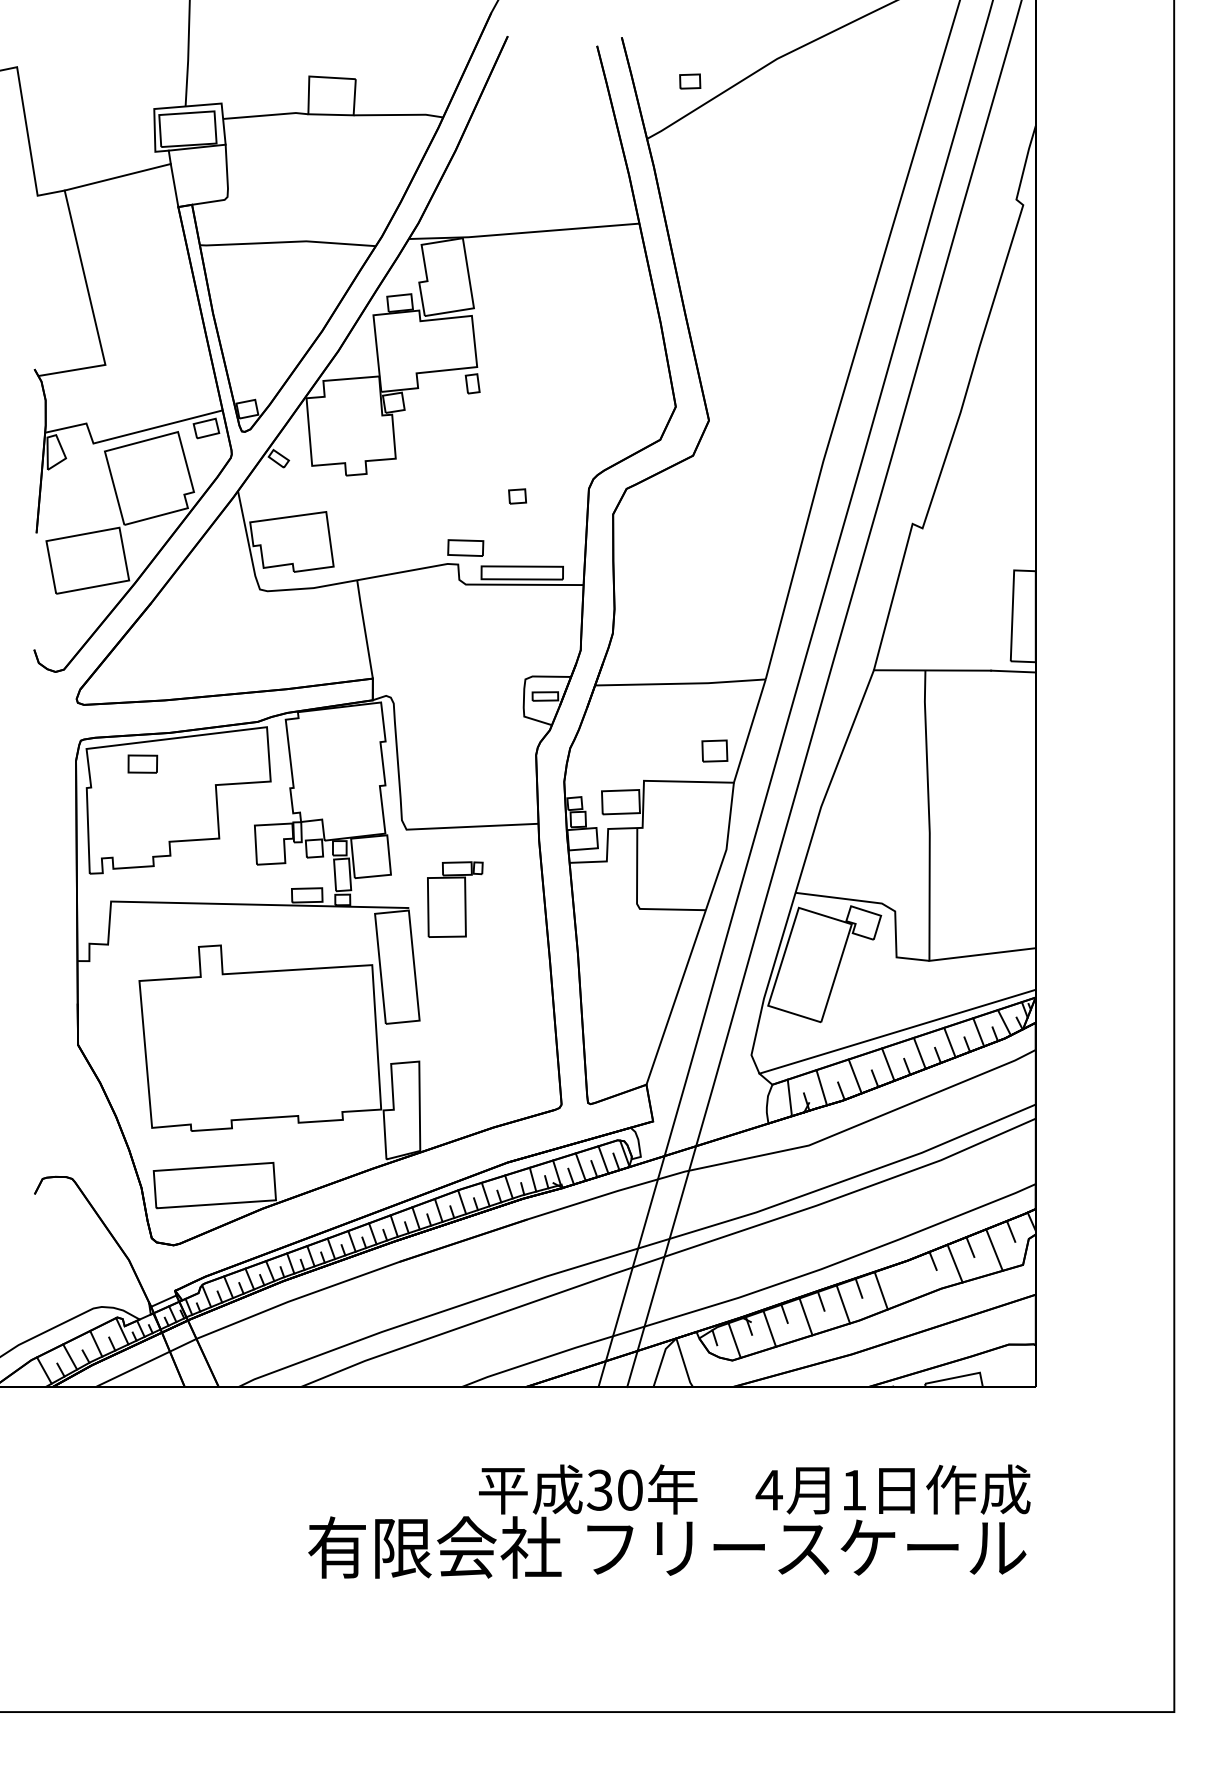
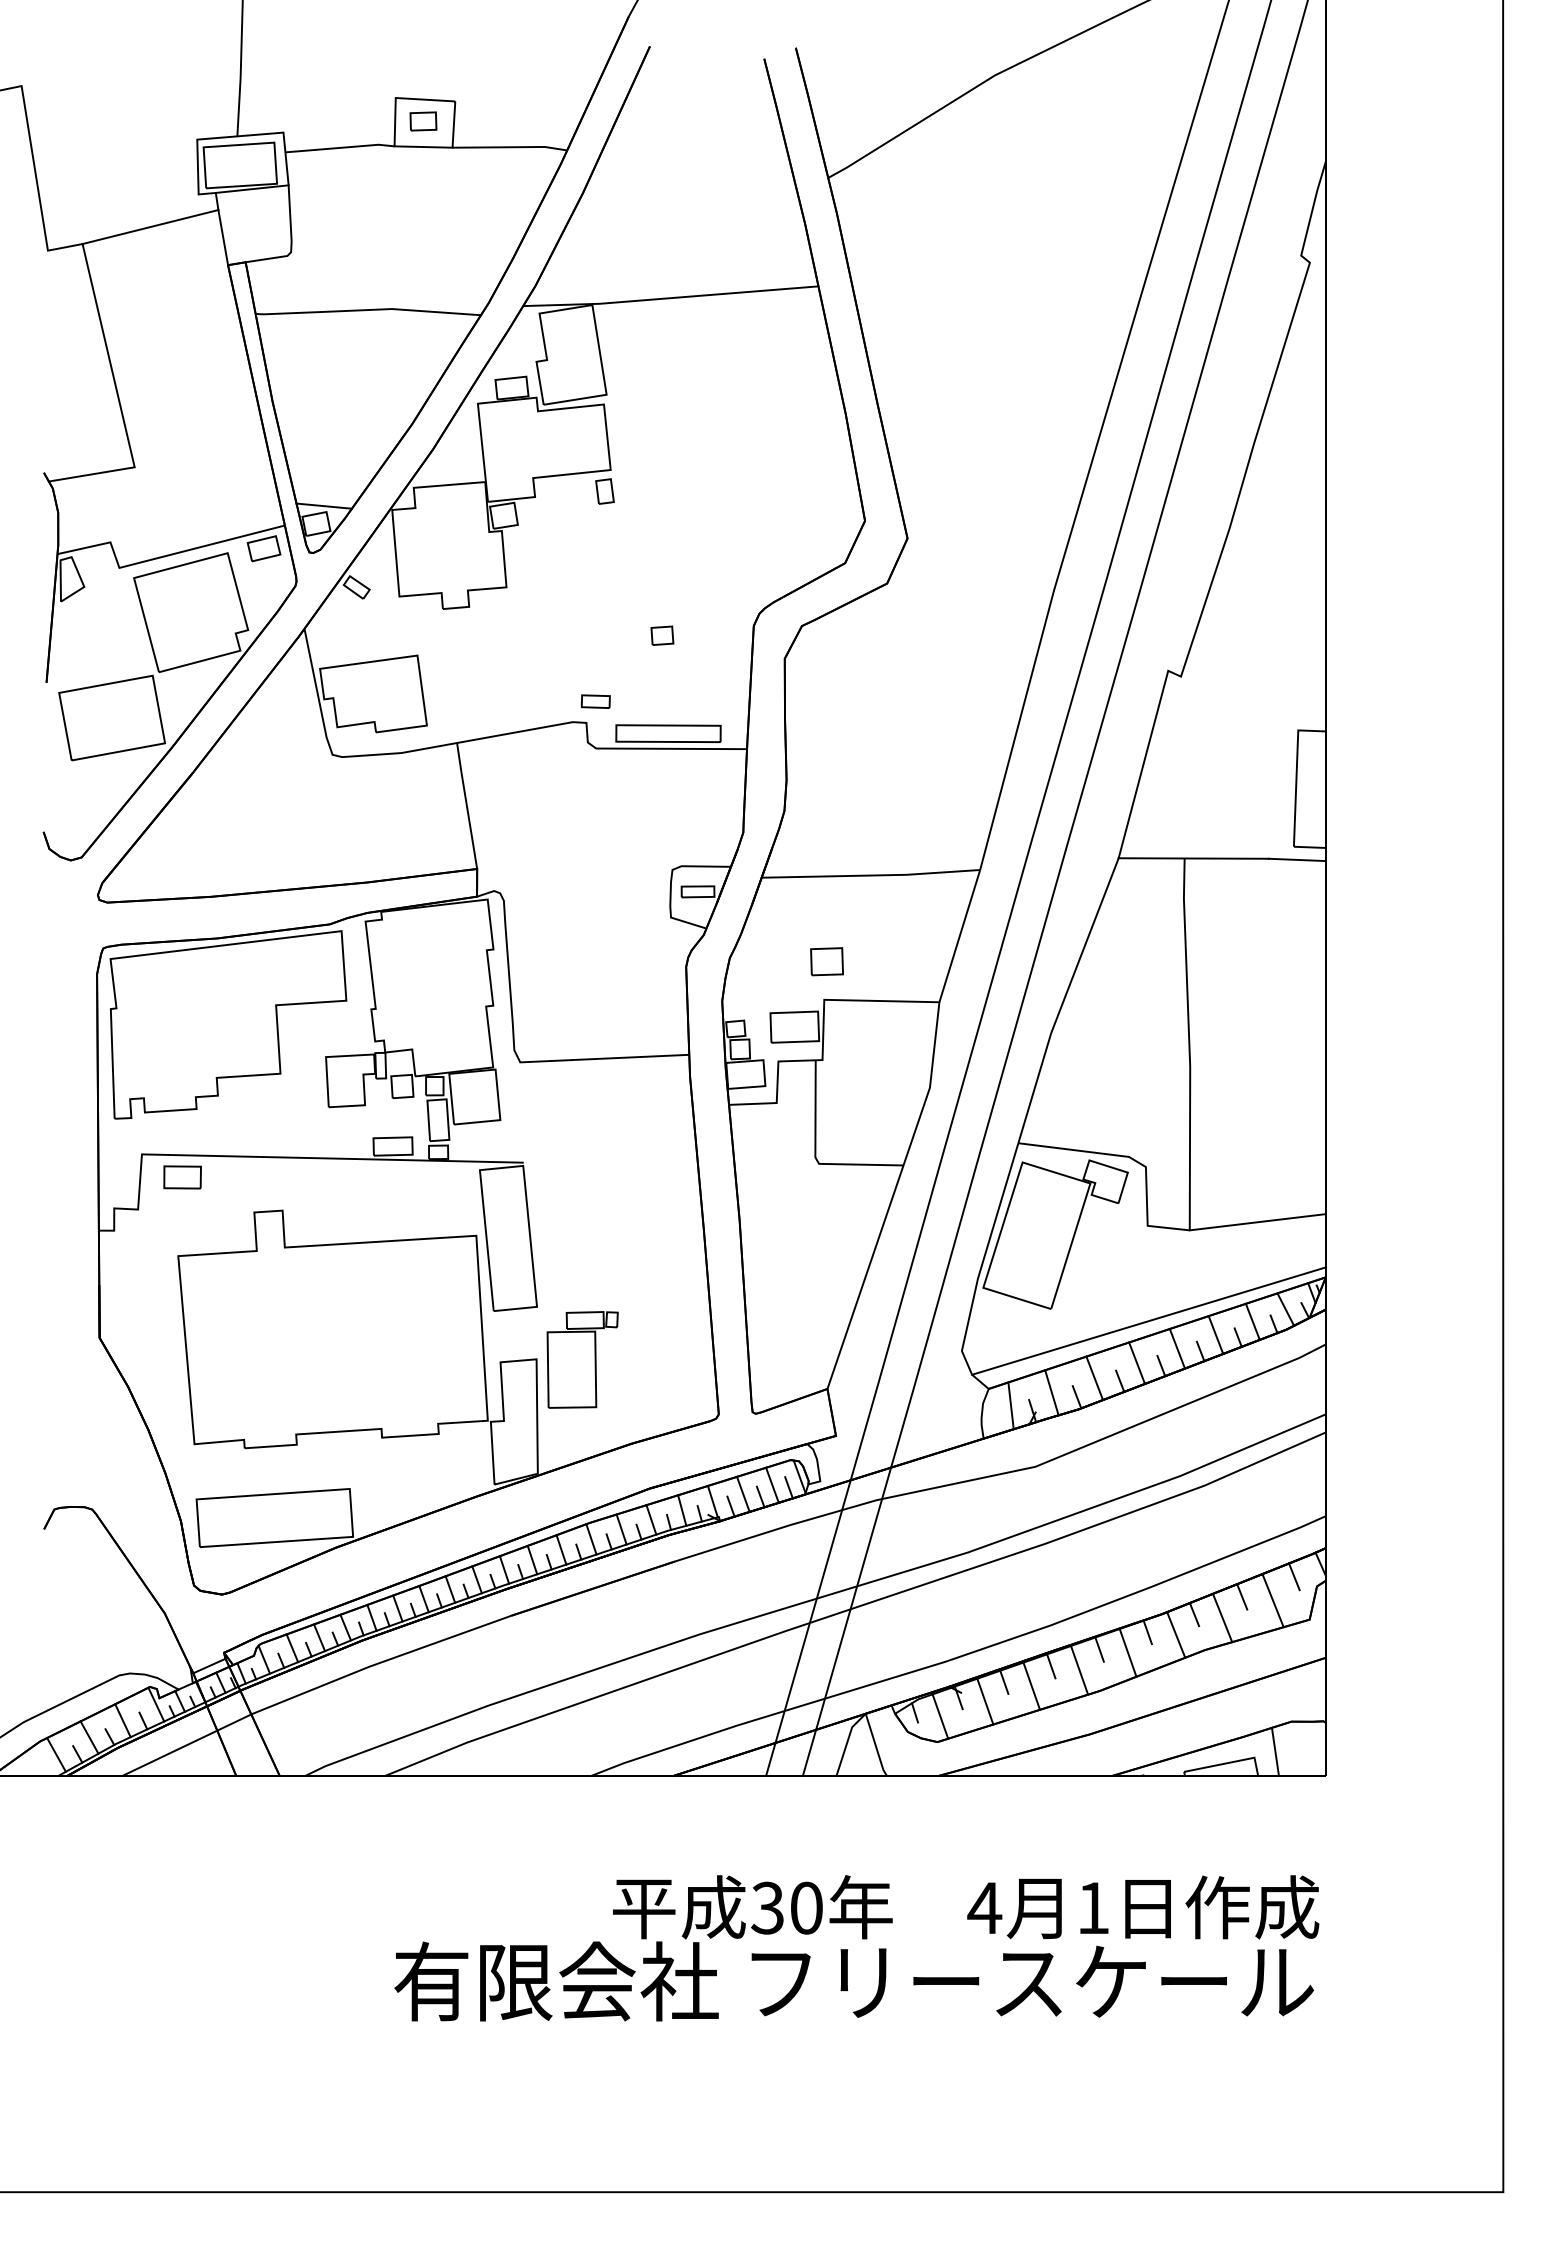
part: (690, 81) -> (423, 121), moved
line: (252, 394) -> (323, 505), added
part: (465, 547) -> (595, 701), size x0.62
part: (714, 750) -> (826, 961), moved
part: (142, 764) -> (182, 1177), moved
part: (455, 899) -> (582, 1359), moved
line: (896, 1274) -> (1147, 1632), added
line: (919, 1276) -> (1176, 1634), added
line: (995, 1367) -> (1274, 1751), added

